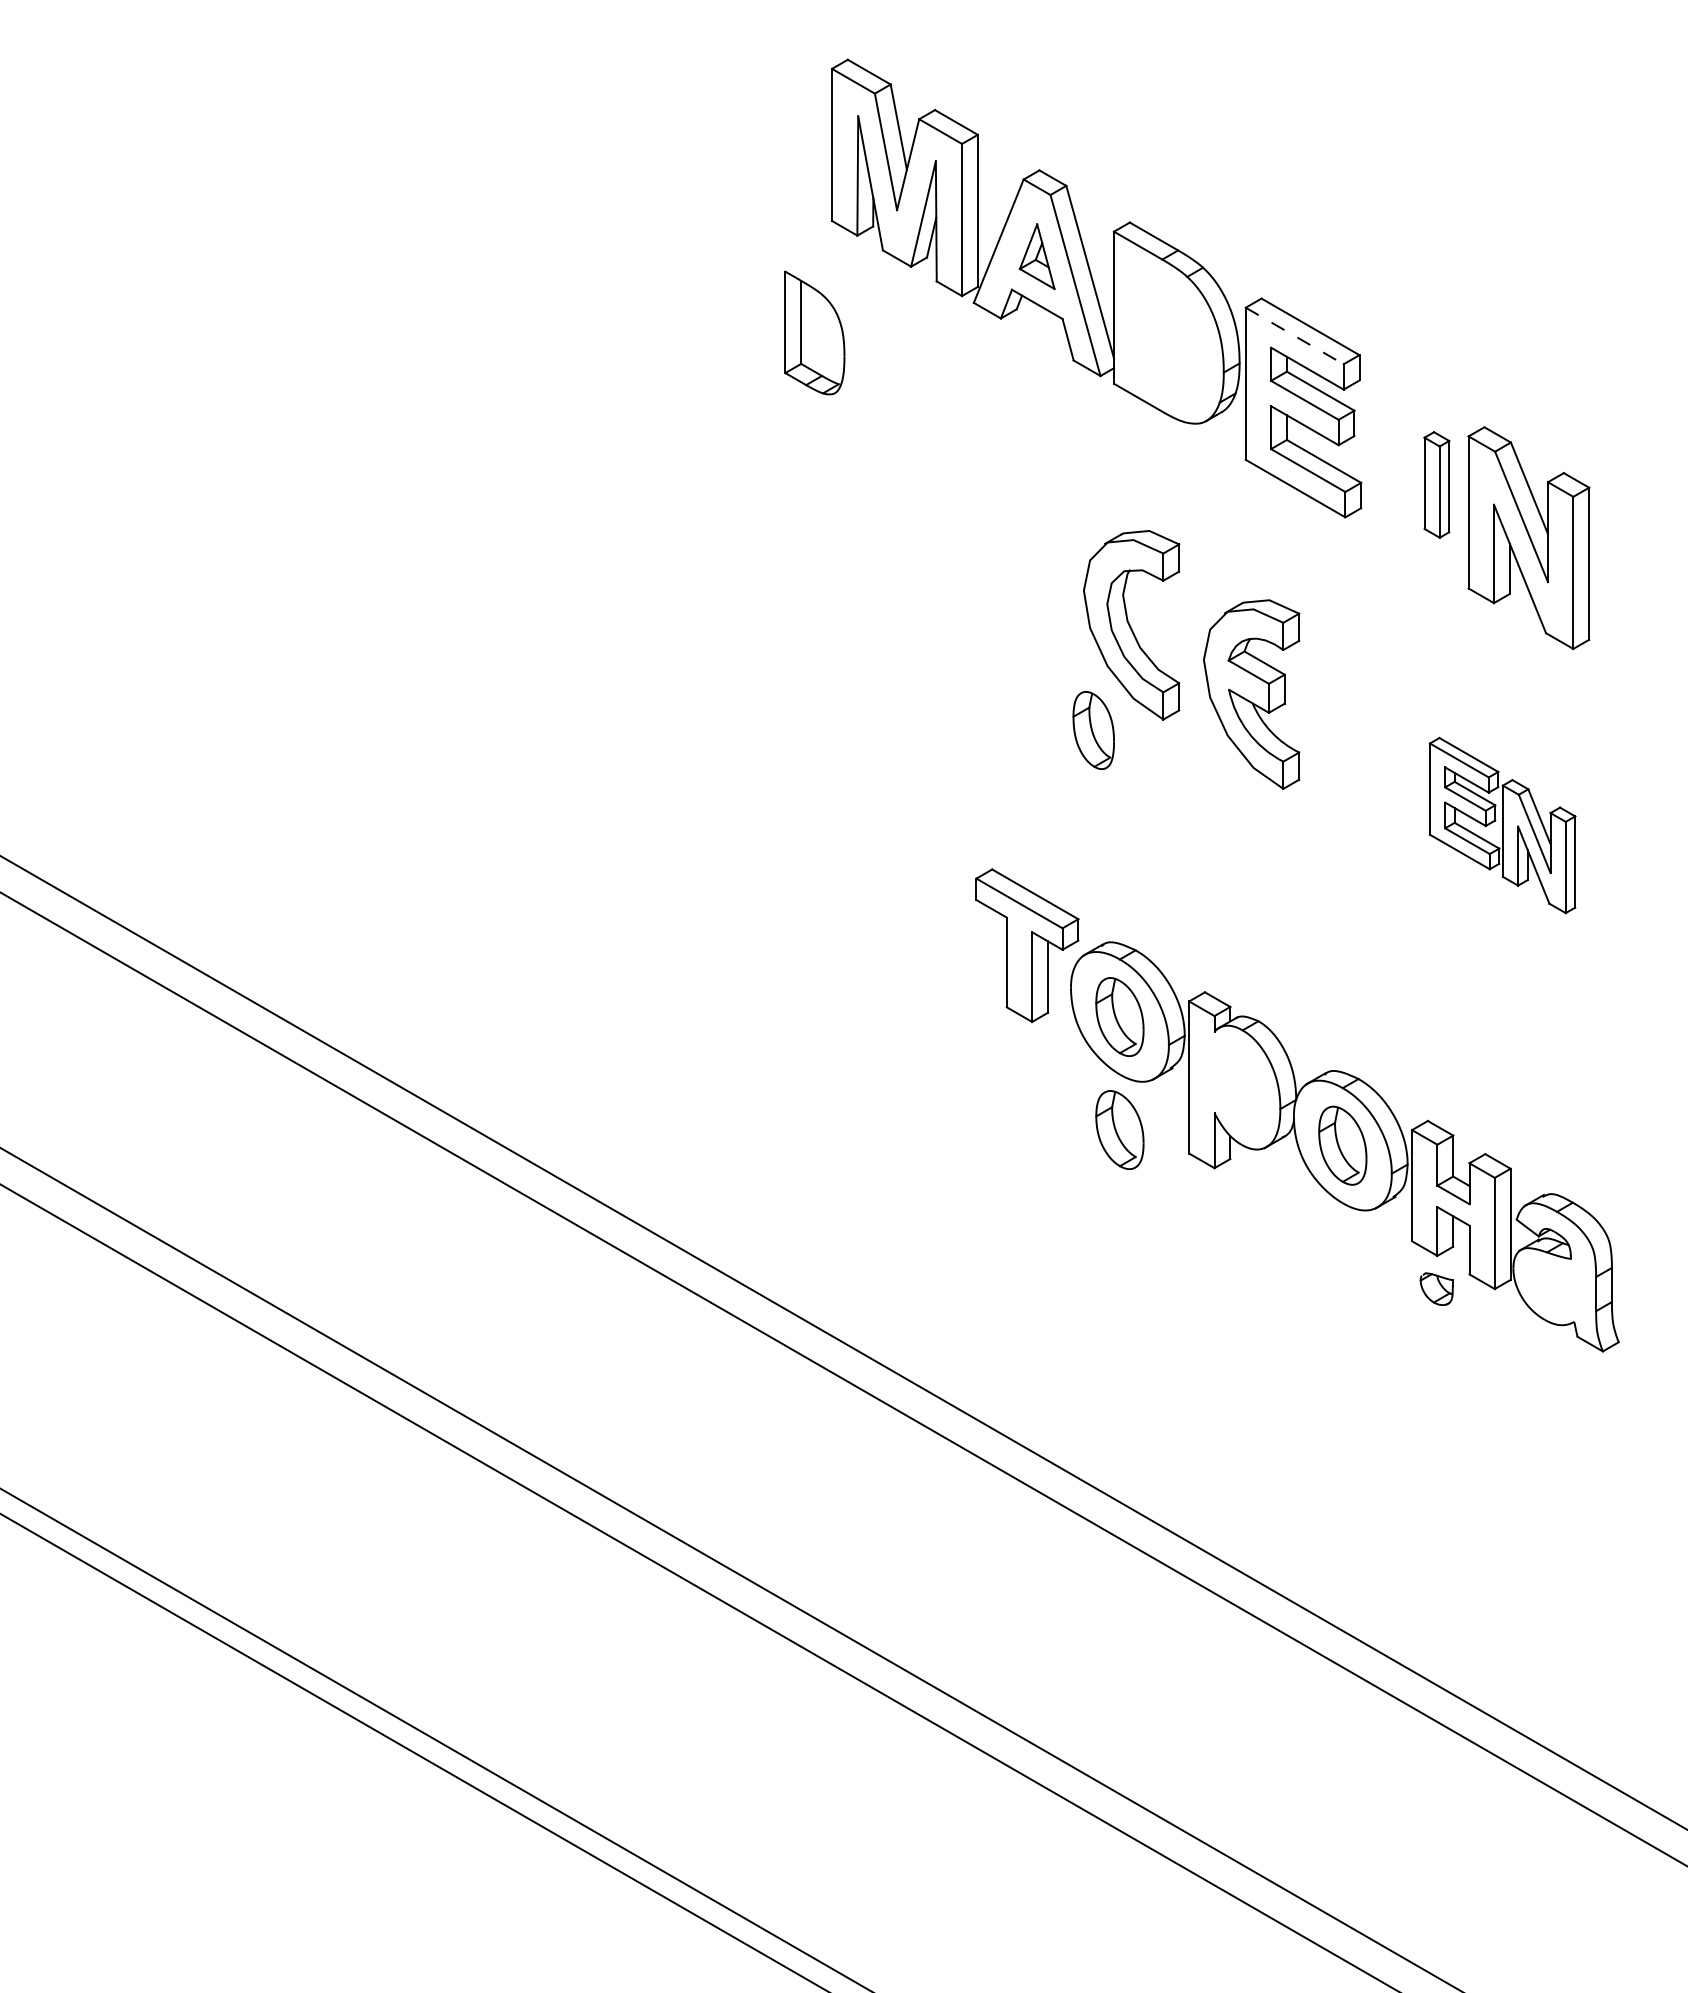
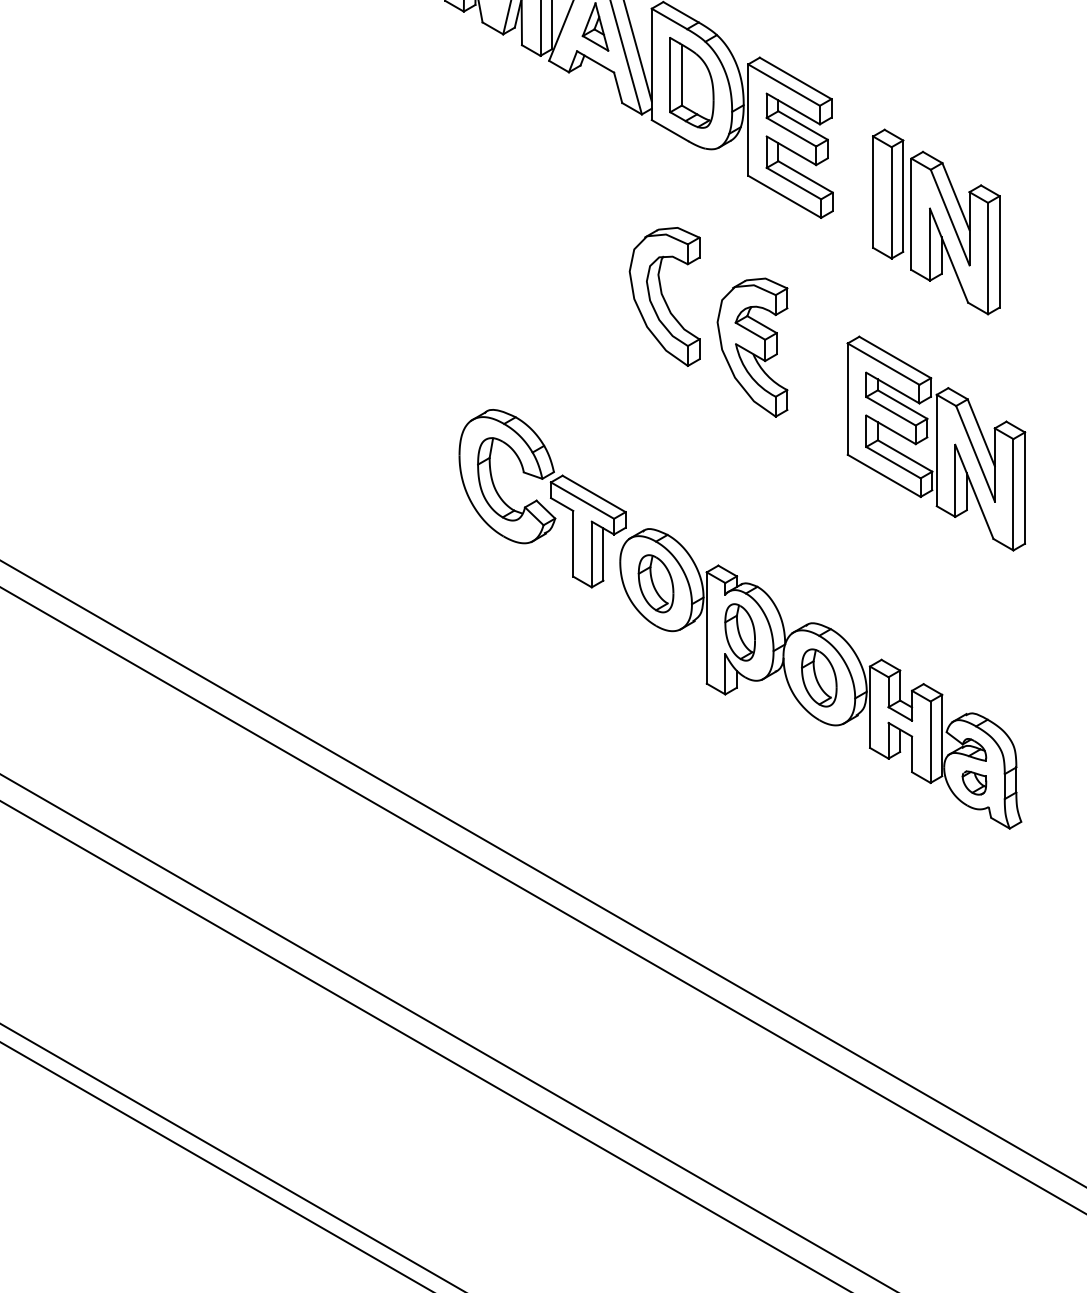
part: (814, 332) -> (691, 82), moved
line: (1294, 336) -> (783, 85), dashed -> solid
part: (1436, 484) -> (887, 193), size x1.67
part: (1093, 730) -> (739, 632), moved
part: (1502, 825) -> (936, 443), size x1.67
part: (897, 876) -> (493, 480), added
part: (1119, 1130) -> (655, 666), removed
part: (1436, 1288) -> (974, 782), moved

